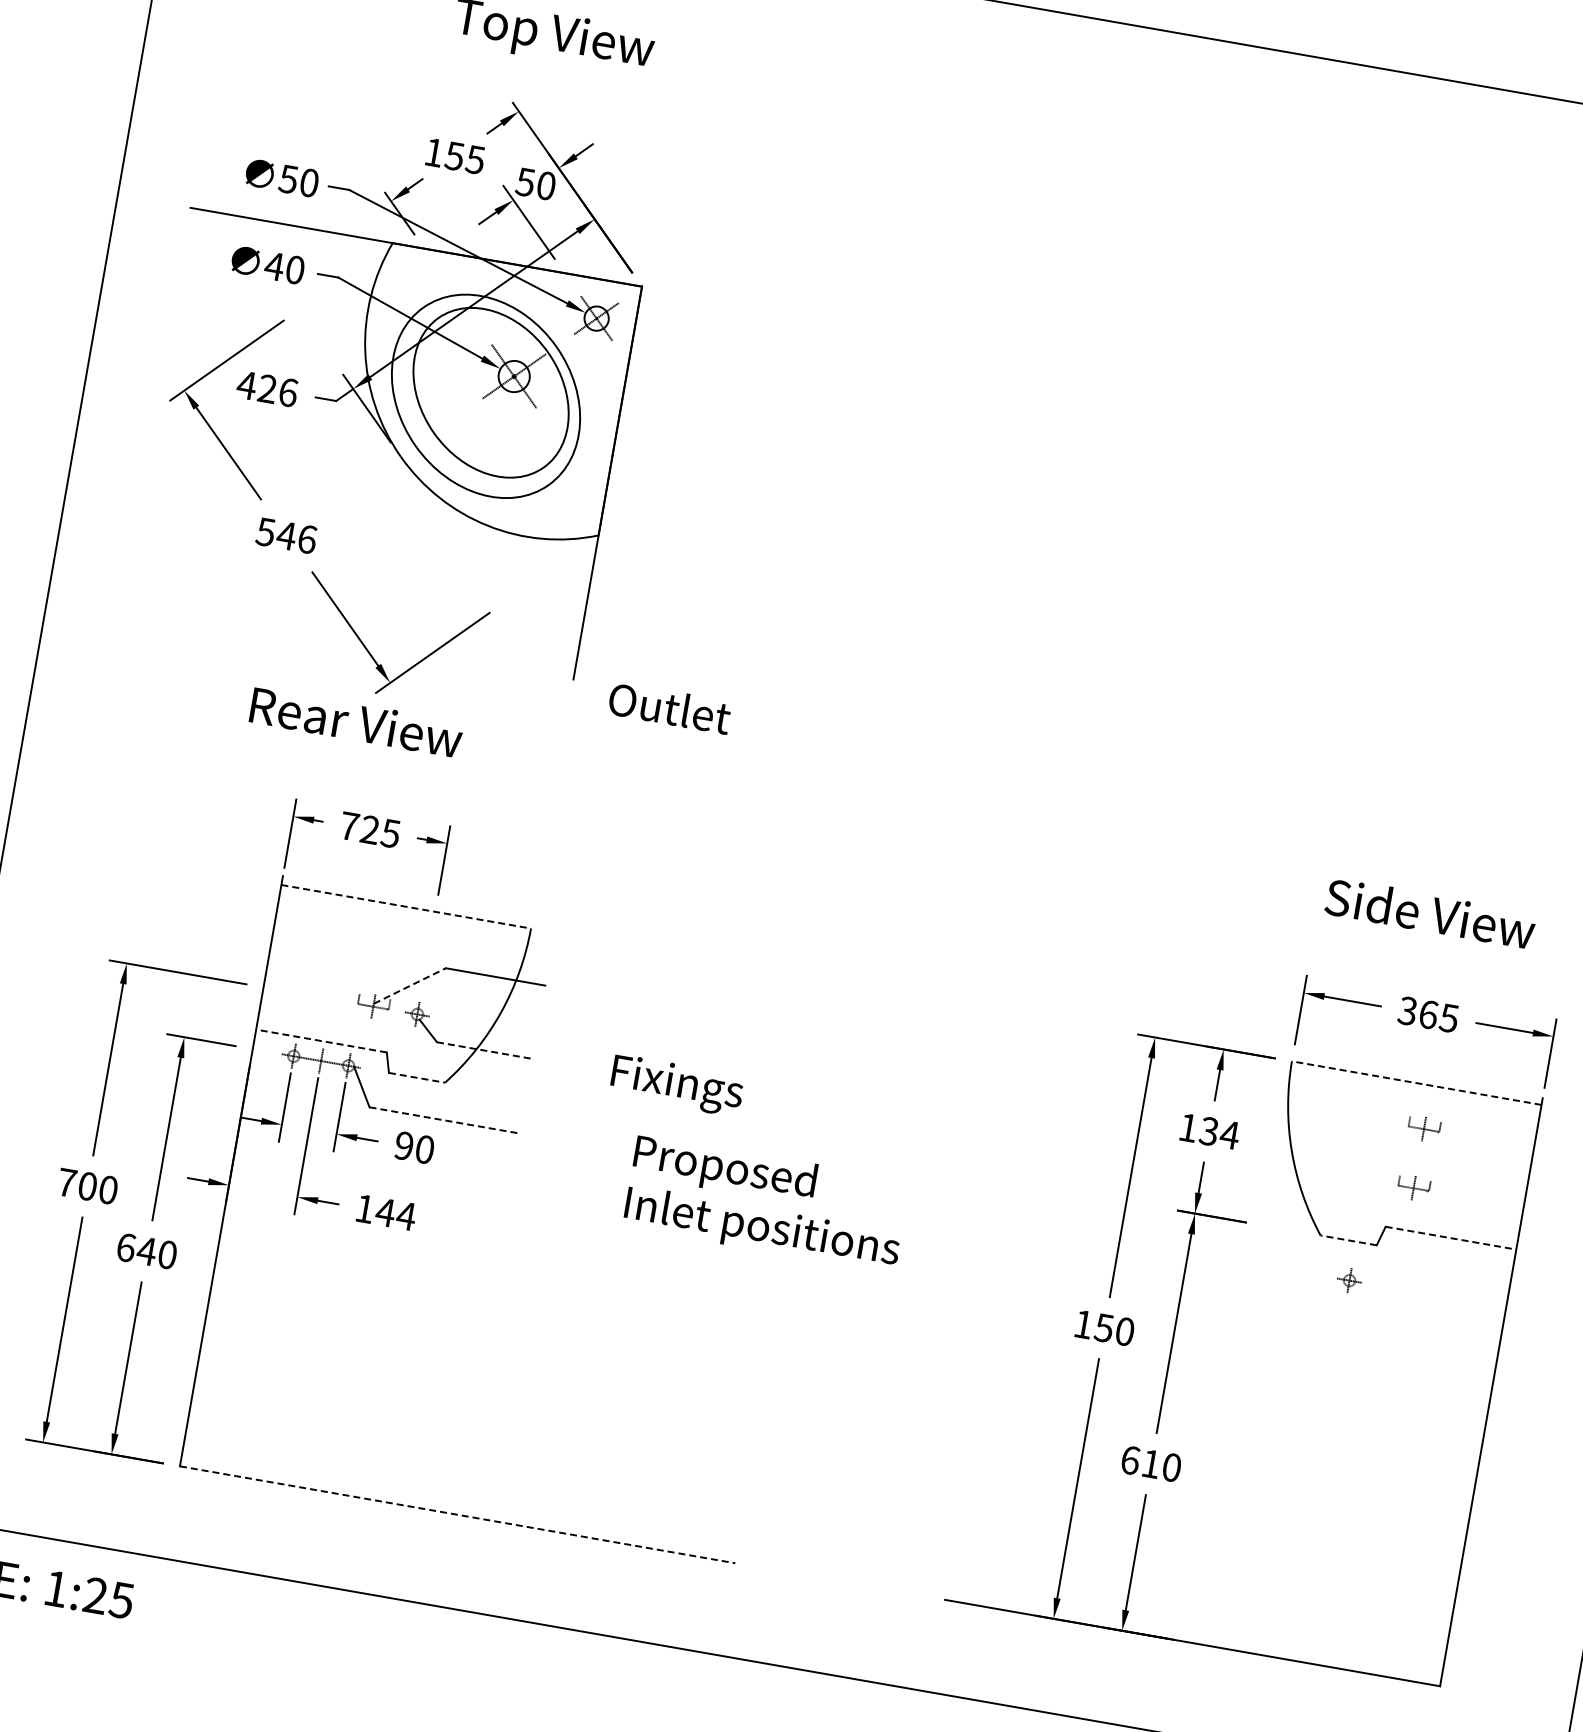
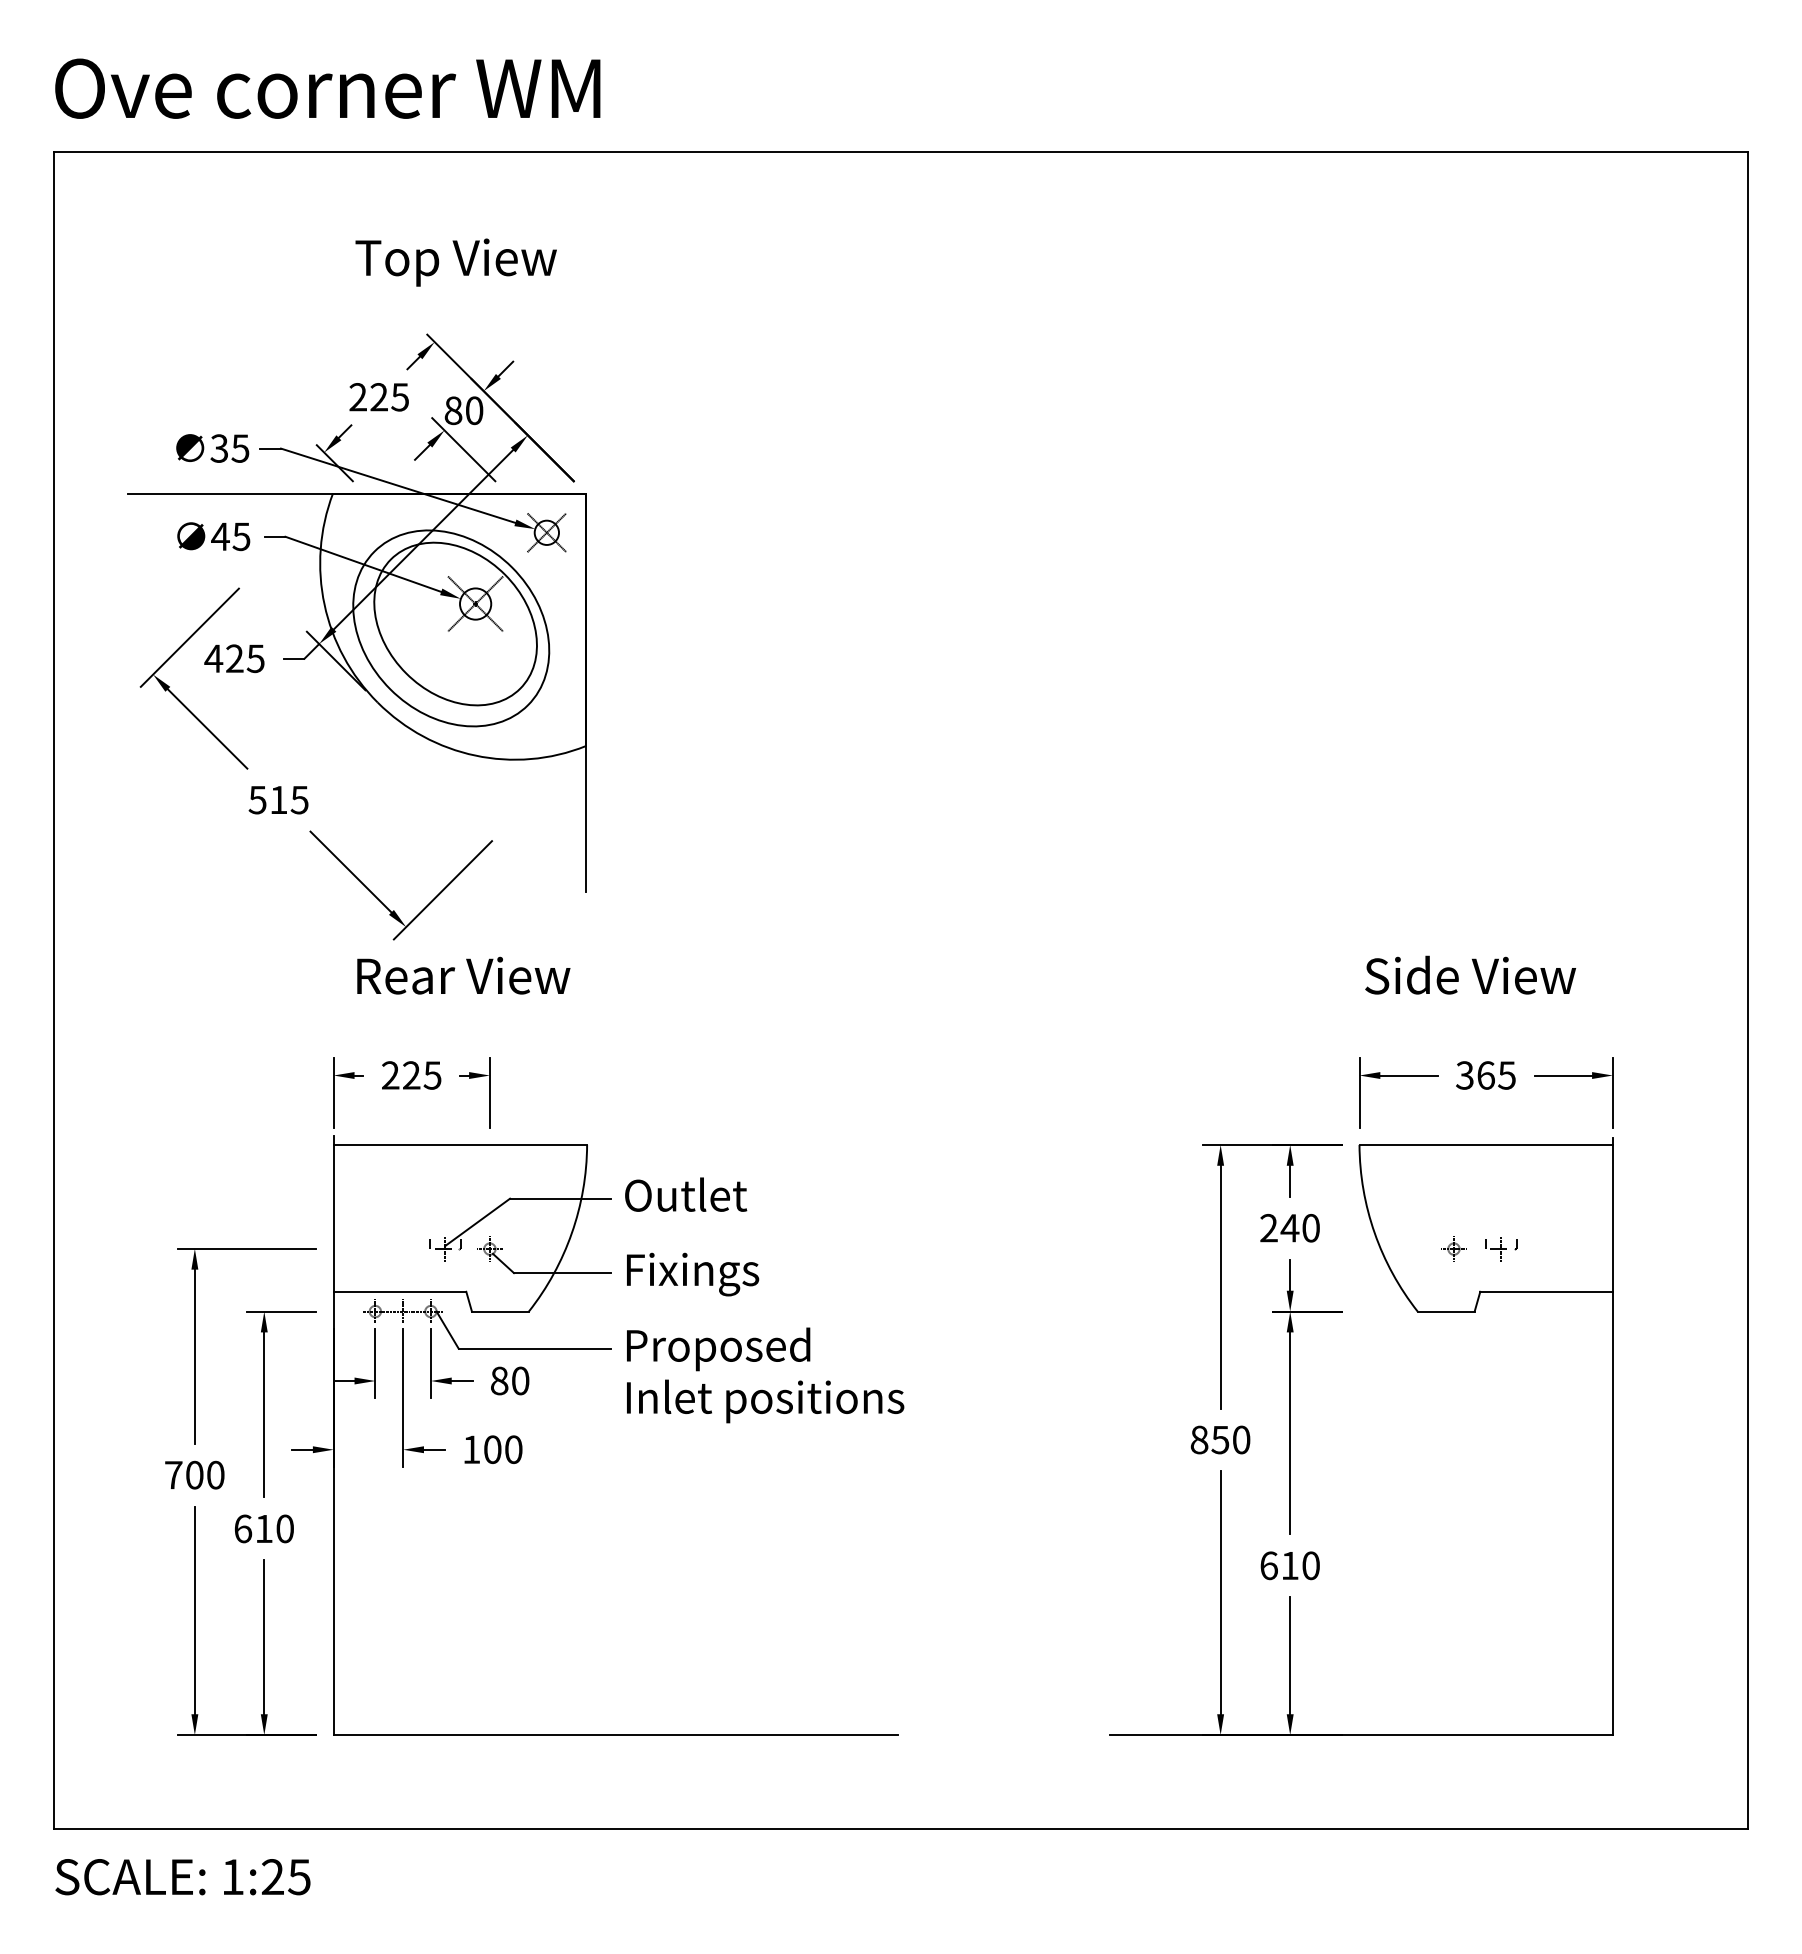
text: (444, 154) -> (368, 397), 155 -> 225
text: (298, 180) -> (229, 448), 50 -> 35
text: (525, 182) -> (453, 410), 50 -> 80
text: (295, 269) -> (241, 536), 40 -> 45
text: (288, 392) -> (255, 658), 426 -> 425
text: (296, 536) -> (288, 799), 546 -> 515
text: (670, 707) -> (686, 1194), moved
text: (356, 722) -> (463, 975), moved
text: (349, 826) -> (390, 1075), 725 -> 225
line: (406, 906) -> (460, 1144), dashed -> solid
line: (410, 986) -> (478, 1222), dashed -> solid
line: (321, 1040) -> (399, 1291), dashed -> solid
line: (484, 1050) -> (562, 1273), dashed -> solid
line: (417, 1077) -> (500, 1311), dashed -> solid
line: (1417, 1082) -> (1486, 1144), dashed -> solid
text: (677, 1085) -> (693, 1274), moved
line: (445, 1120) -> (535, 1348), dashed -> solid
part: (1424, 1129) -> (1501, 1189), removed
text: (1209, 1130) -> (1290, 1227), 134 -> 240
text: (404, 1145) -> (499, 1380), 90 -> 80
text: (766, 1203) -> (765, 1375), moved
text: (396, 1214) -> (503, 1449), 144 -> 100
line: (1451, 1238) -> (1547, 1291), dashed -> solid
line: (1348, 1240) -> (1445, 1311), dashed -> solid
text: (146, 1250) -> (263, 1528), 640 -> 610
part: (1349, 1280) -> (1453, 1248), moved
text: (1083, 1324) -> (1199, 1439), 150 -> 850
line: (457, 1515) -> (615, 1735), dashed -> solid

